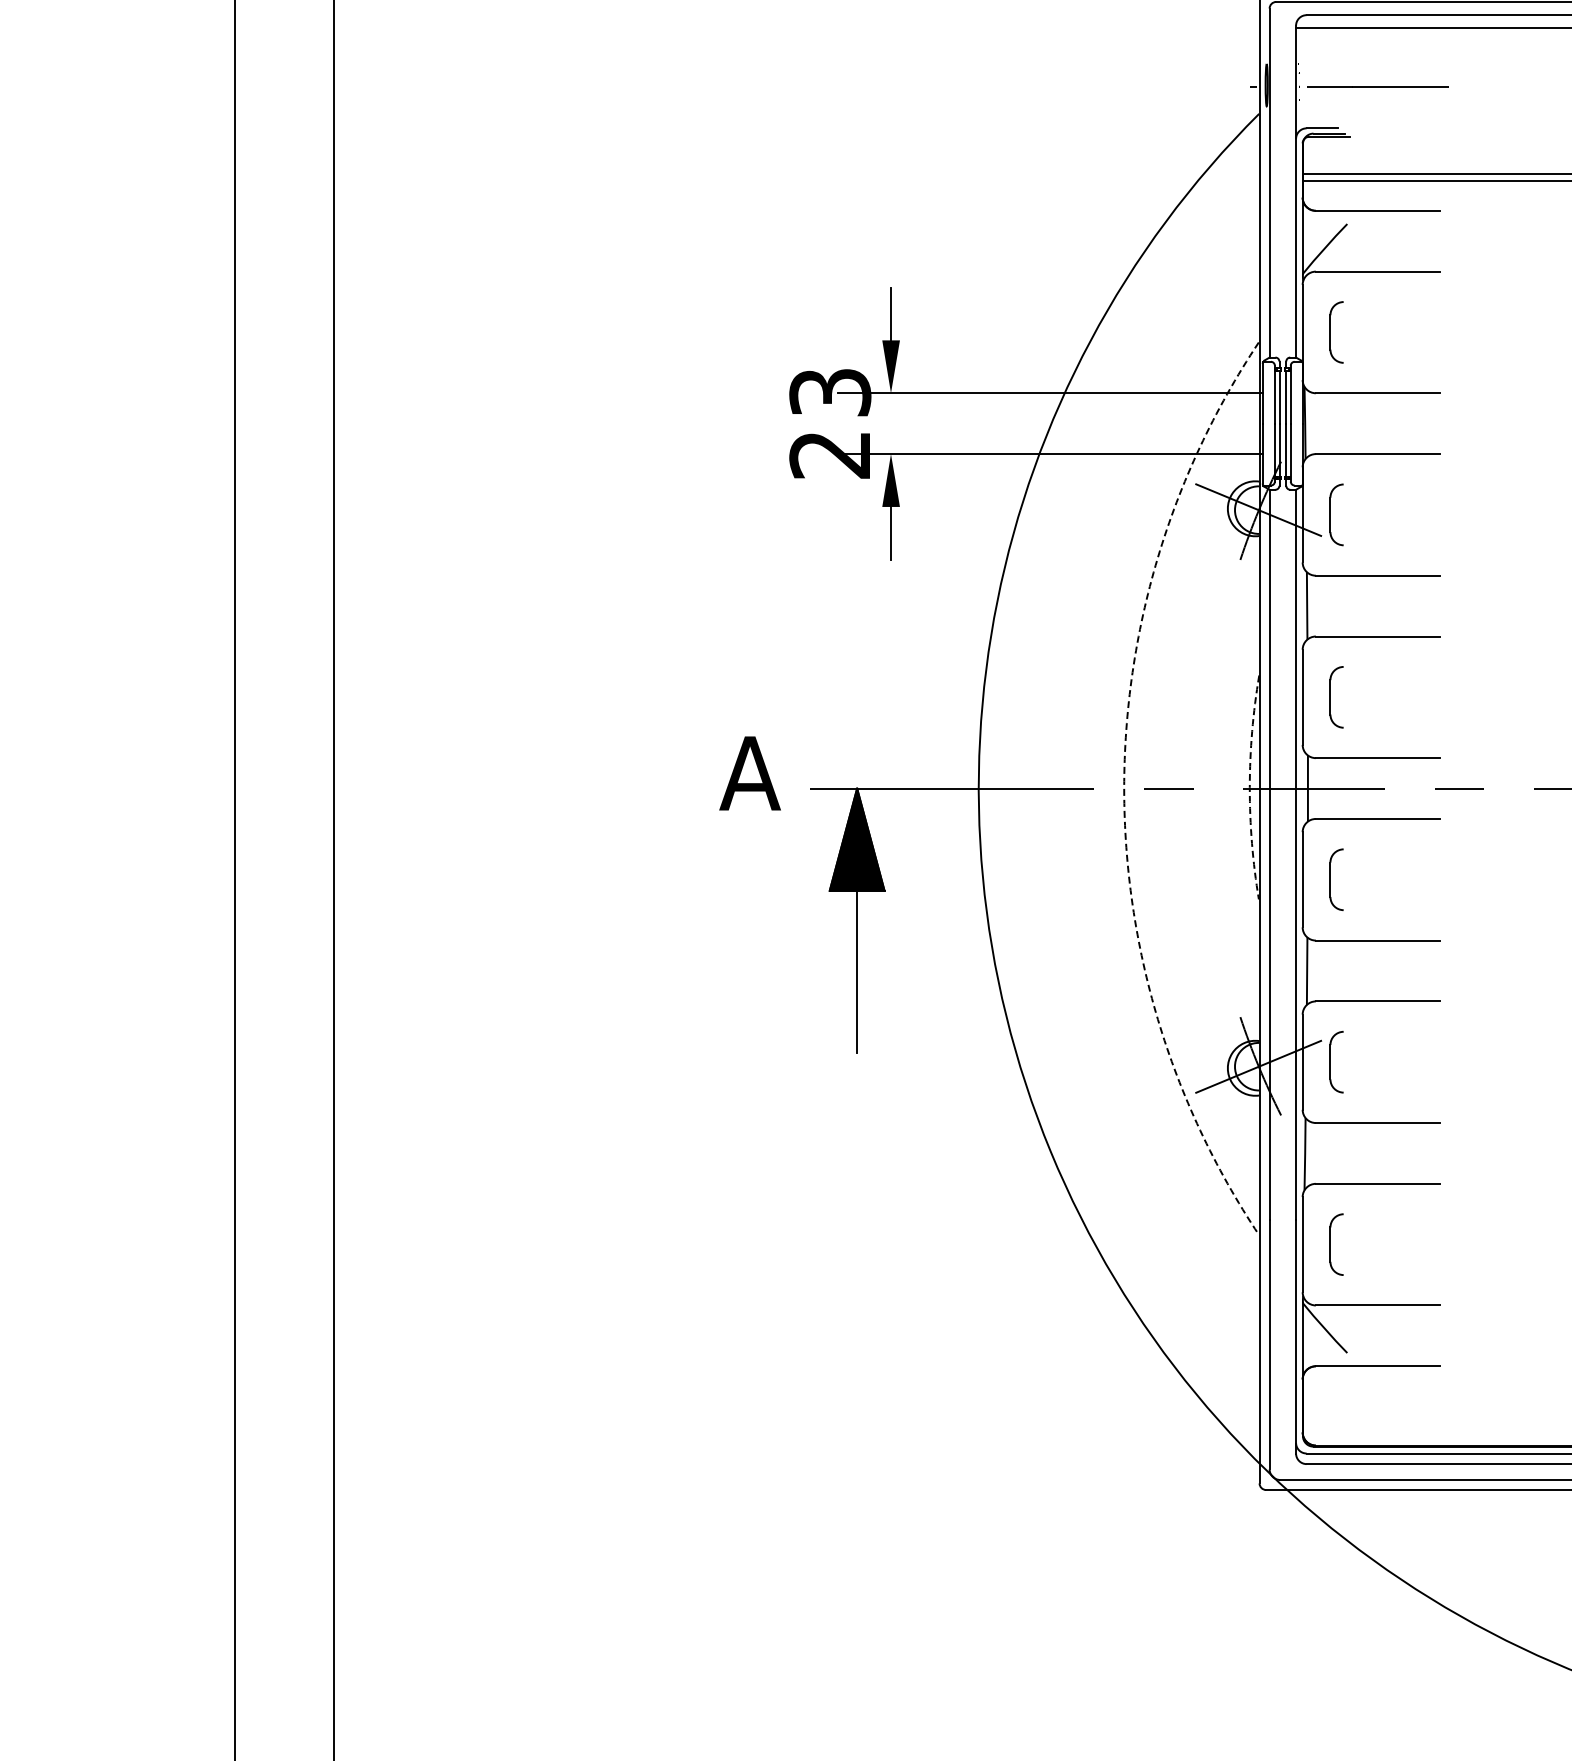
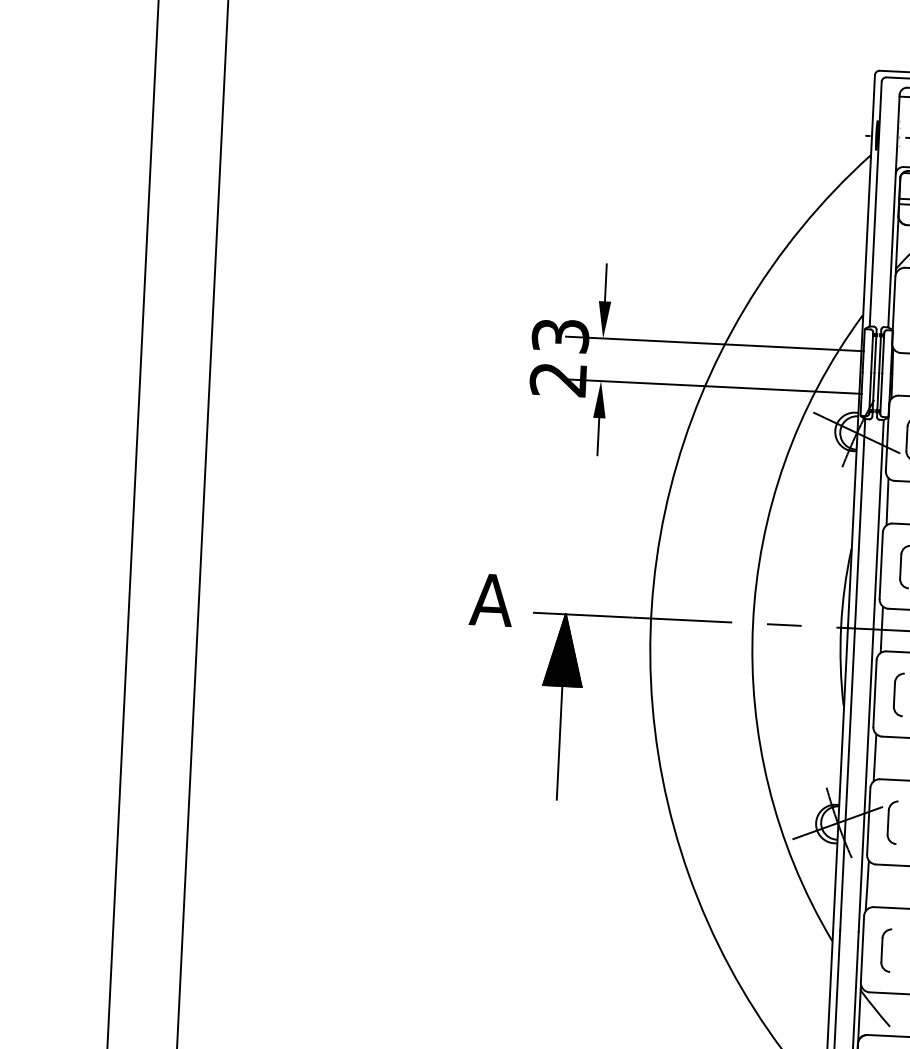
arc: (1249, 787) -> (840, 627), dashed -> solid
arc: (1124, 788) -> (753, 623), dashed -> solid

